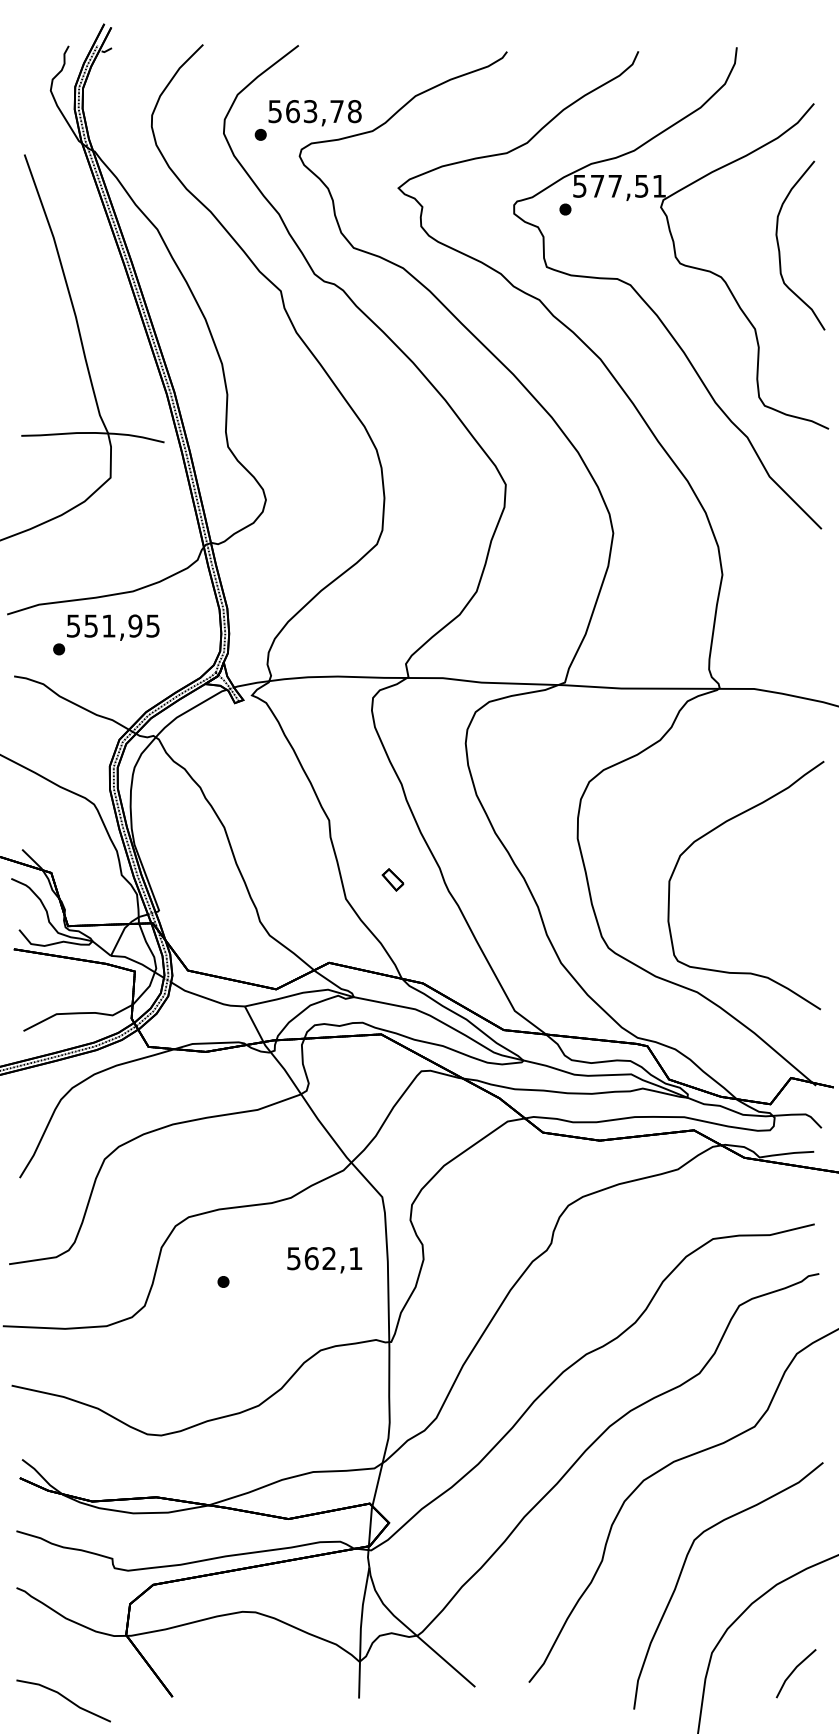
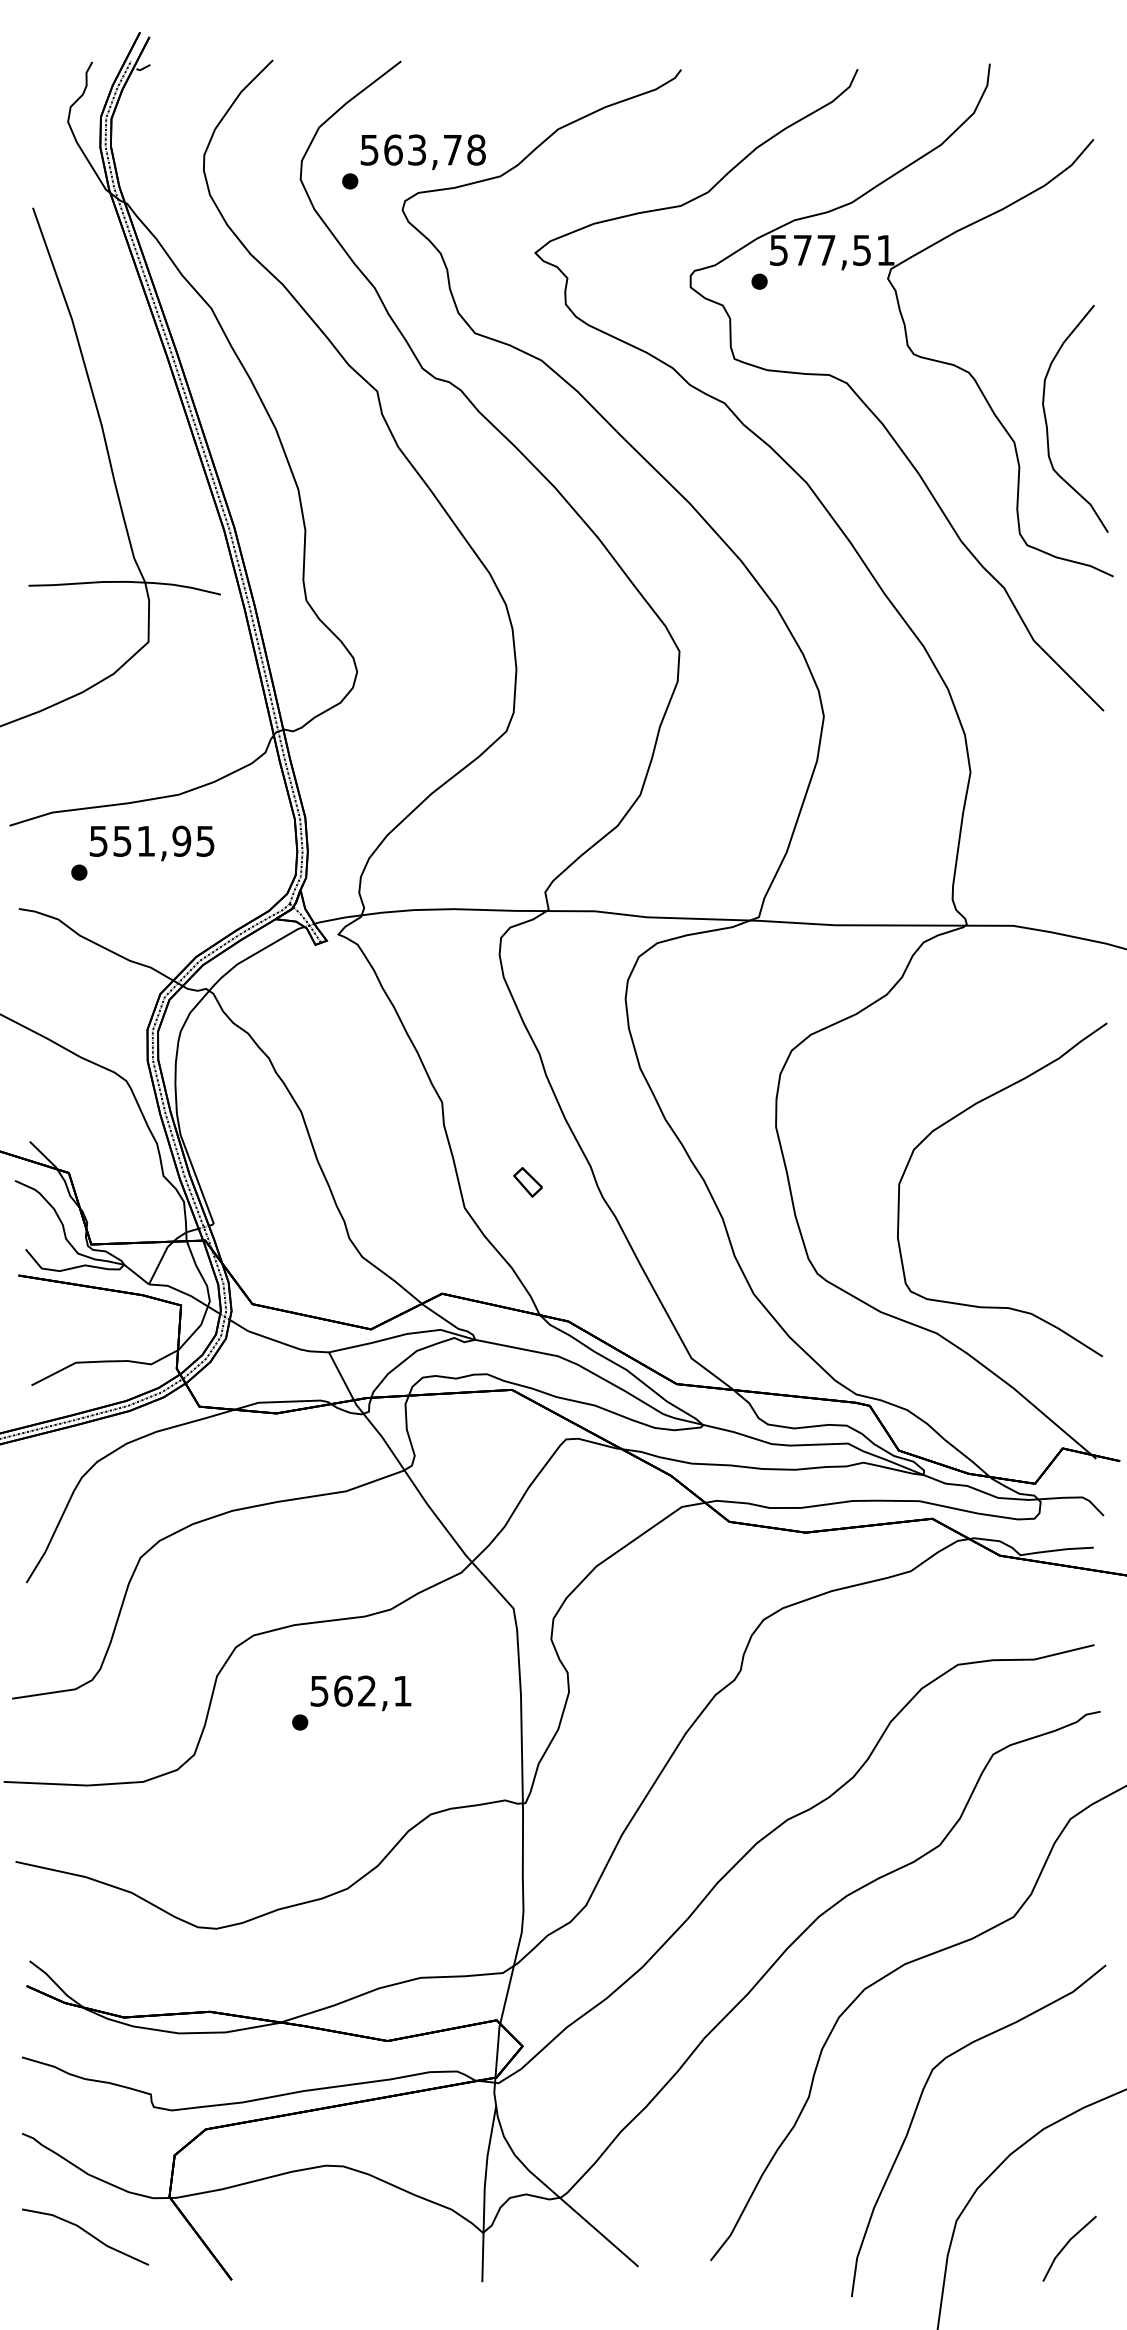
curve: (780, 251) -> (1048, 426), moved
text: (324, 1260) -> (360, 1693), moved
line: (64, 1698) -> (86, 2233), moved

